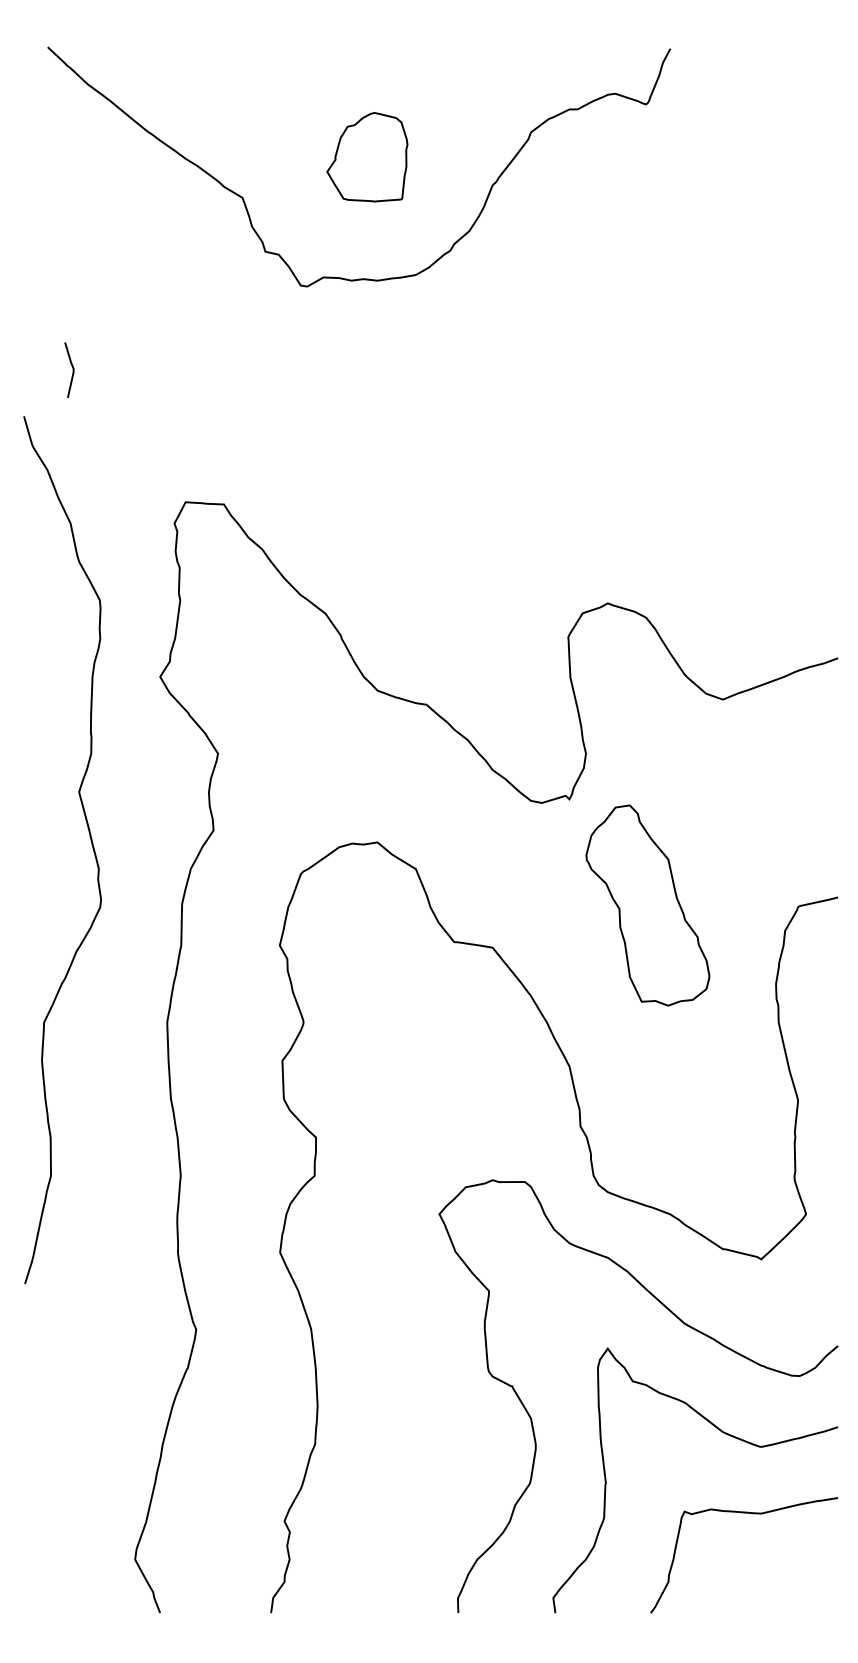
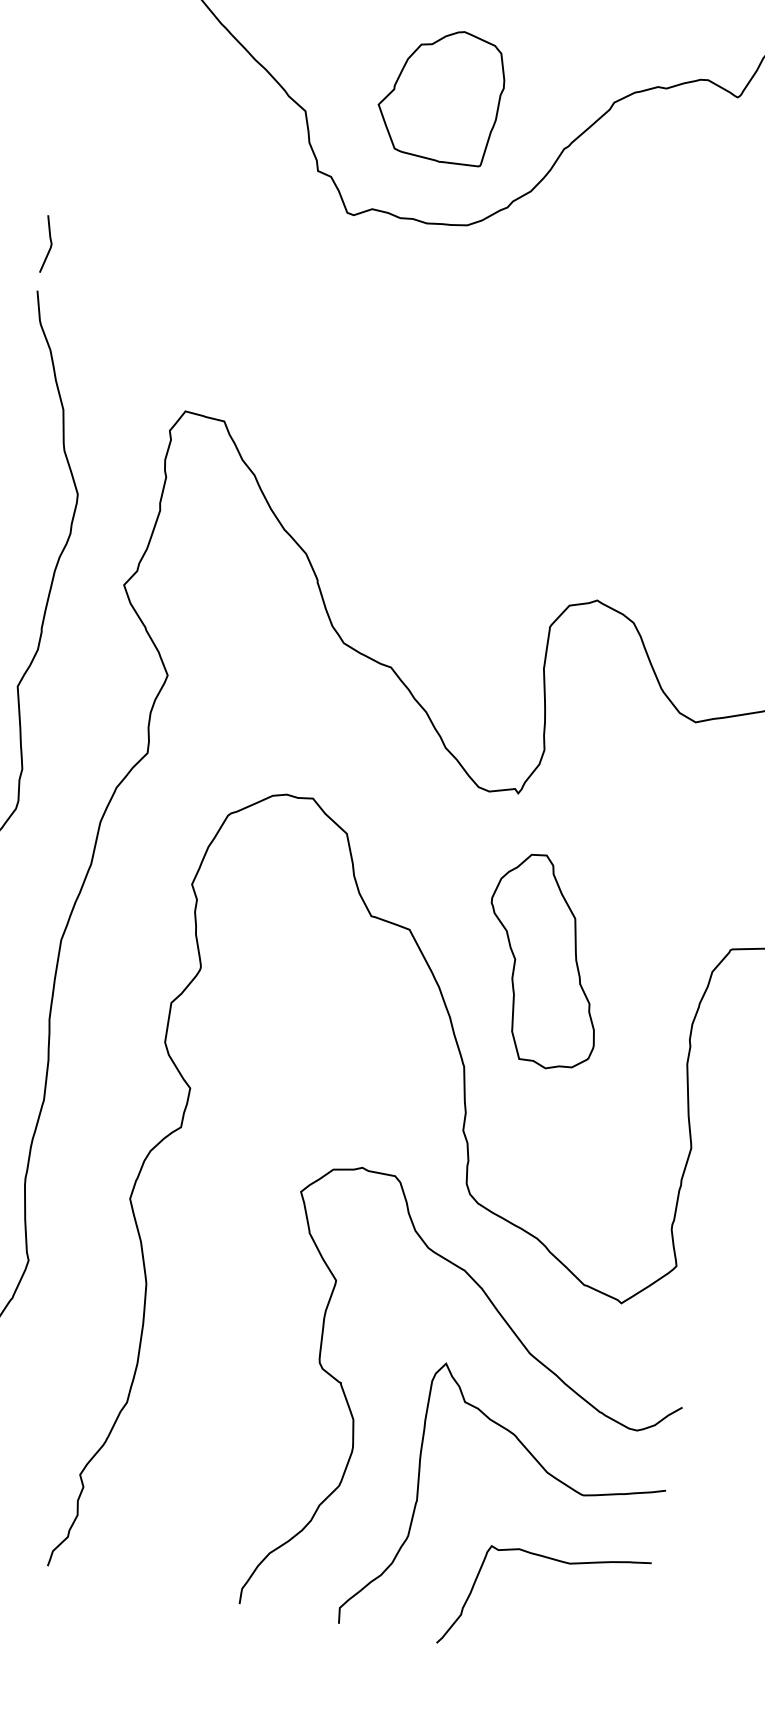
part: (367, 157) -> (441, 95), size x1.43
line: (72, 369) -> (50, 244), moved
part: (647, 905) -> (544, 961), moved

